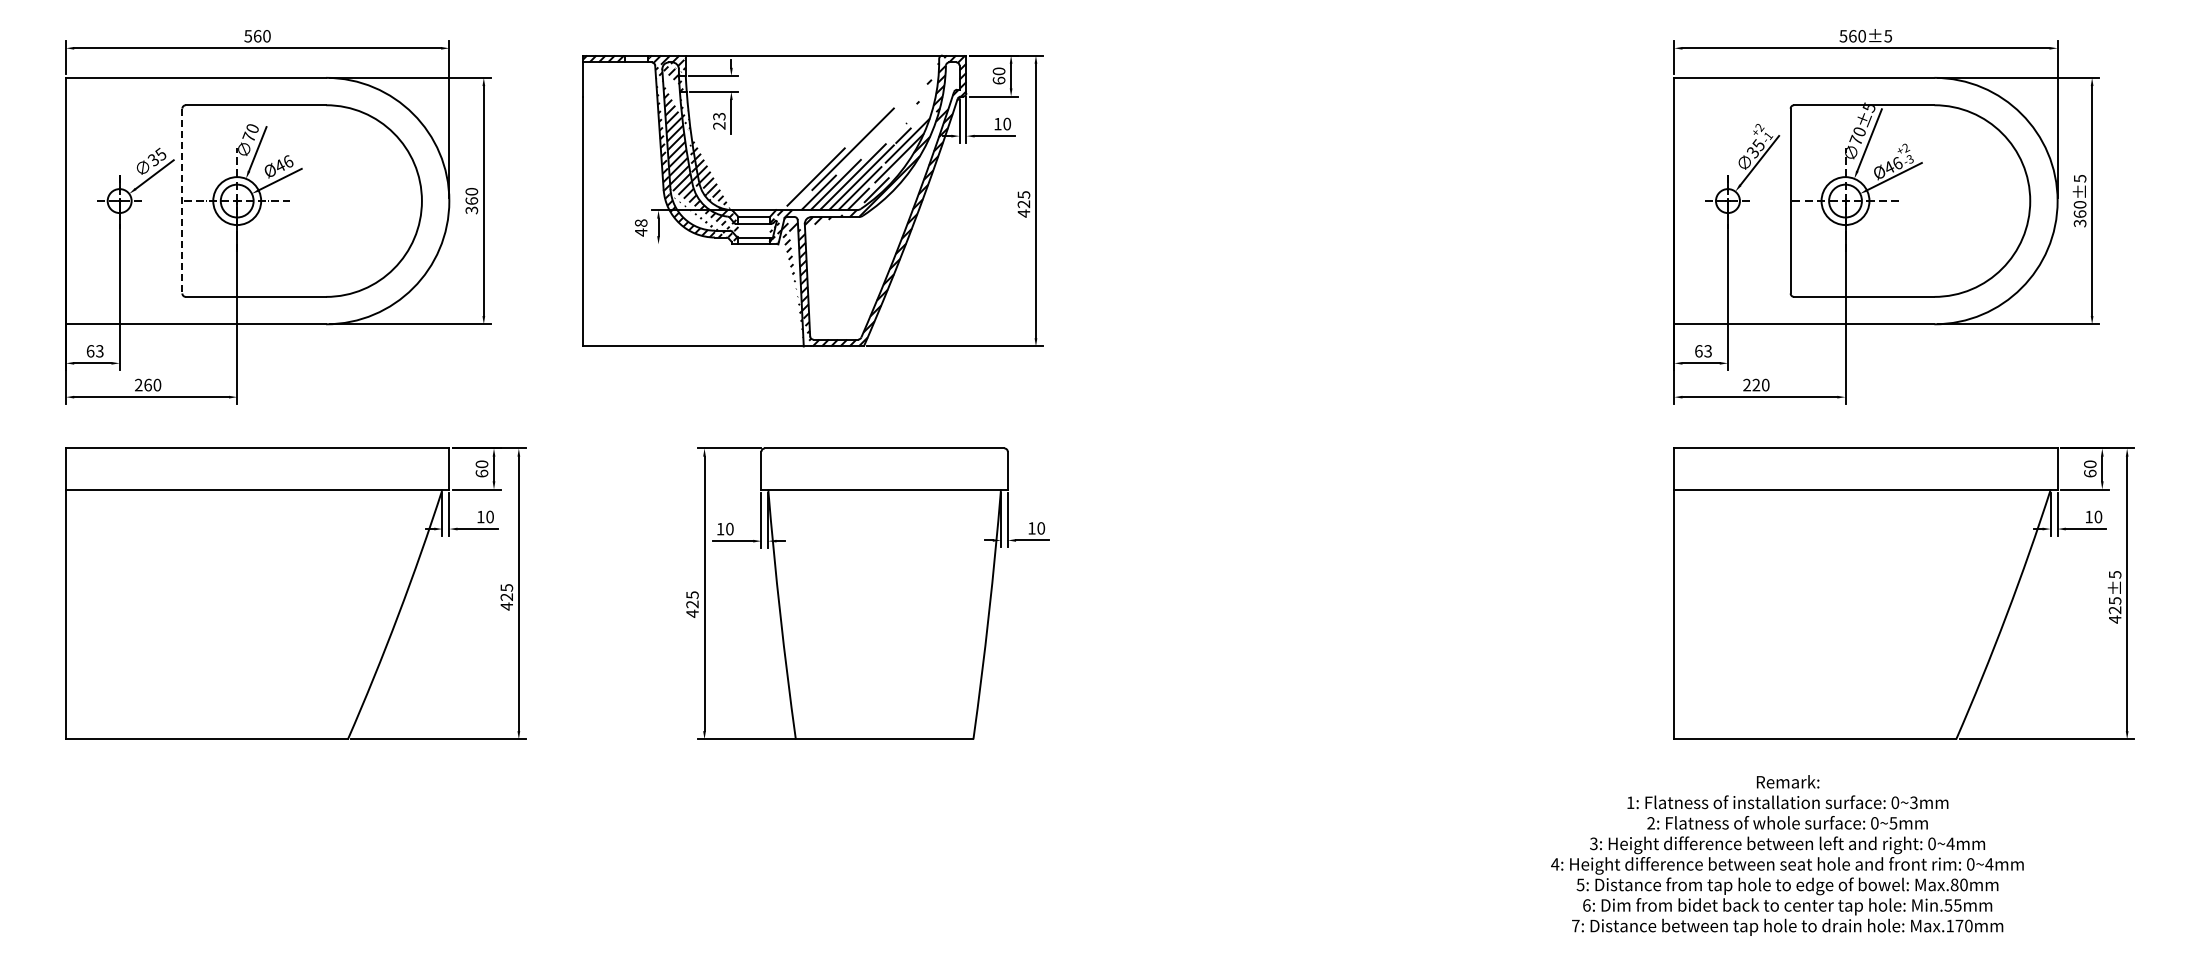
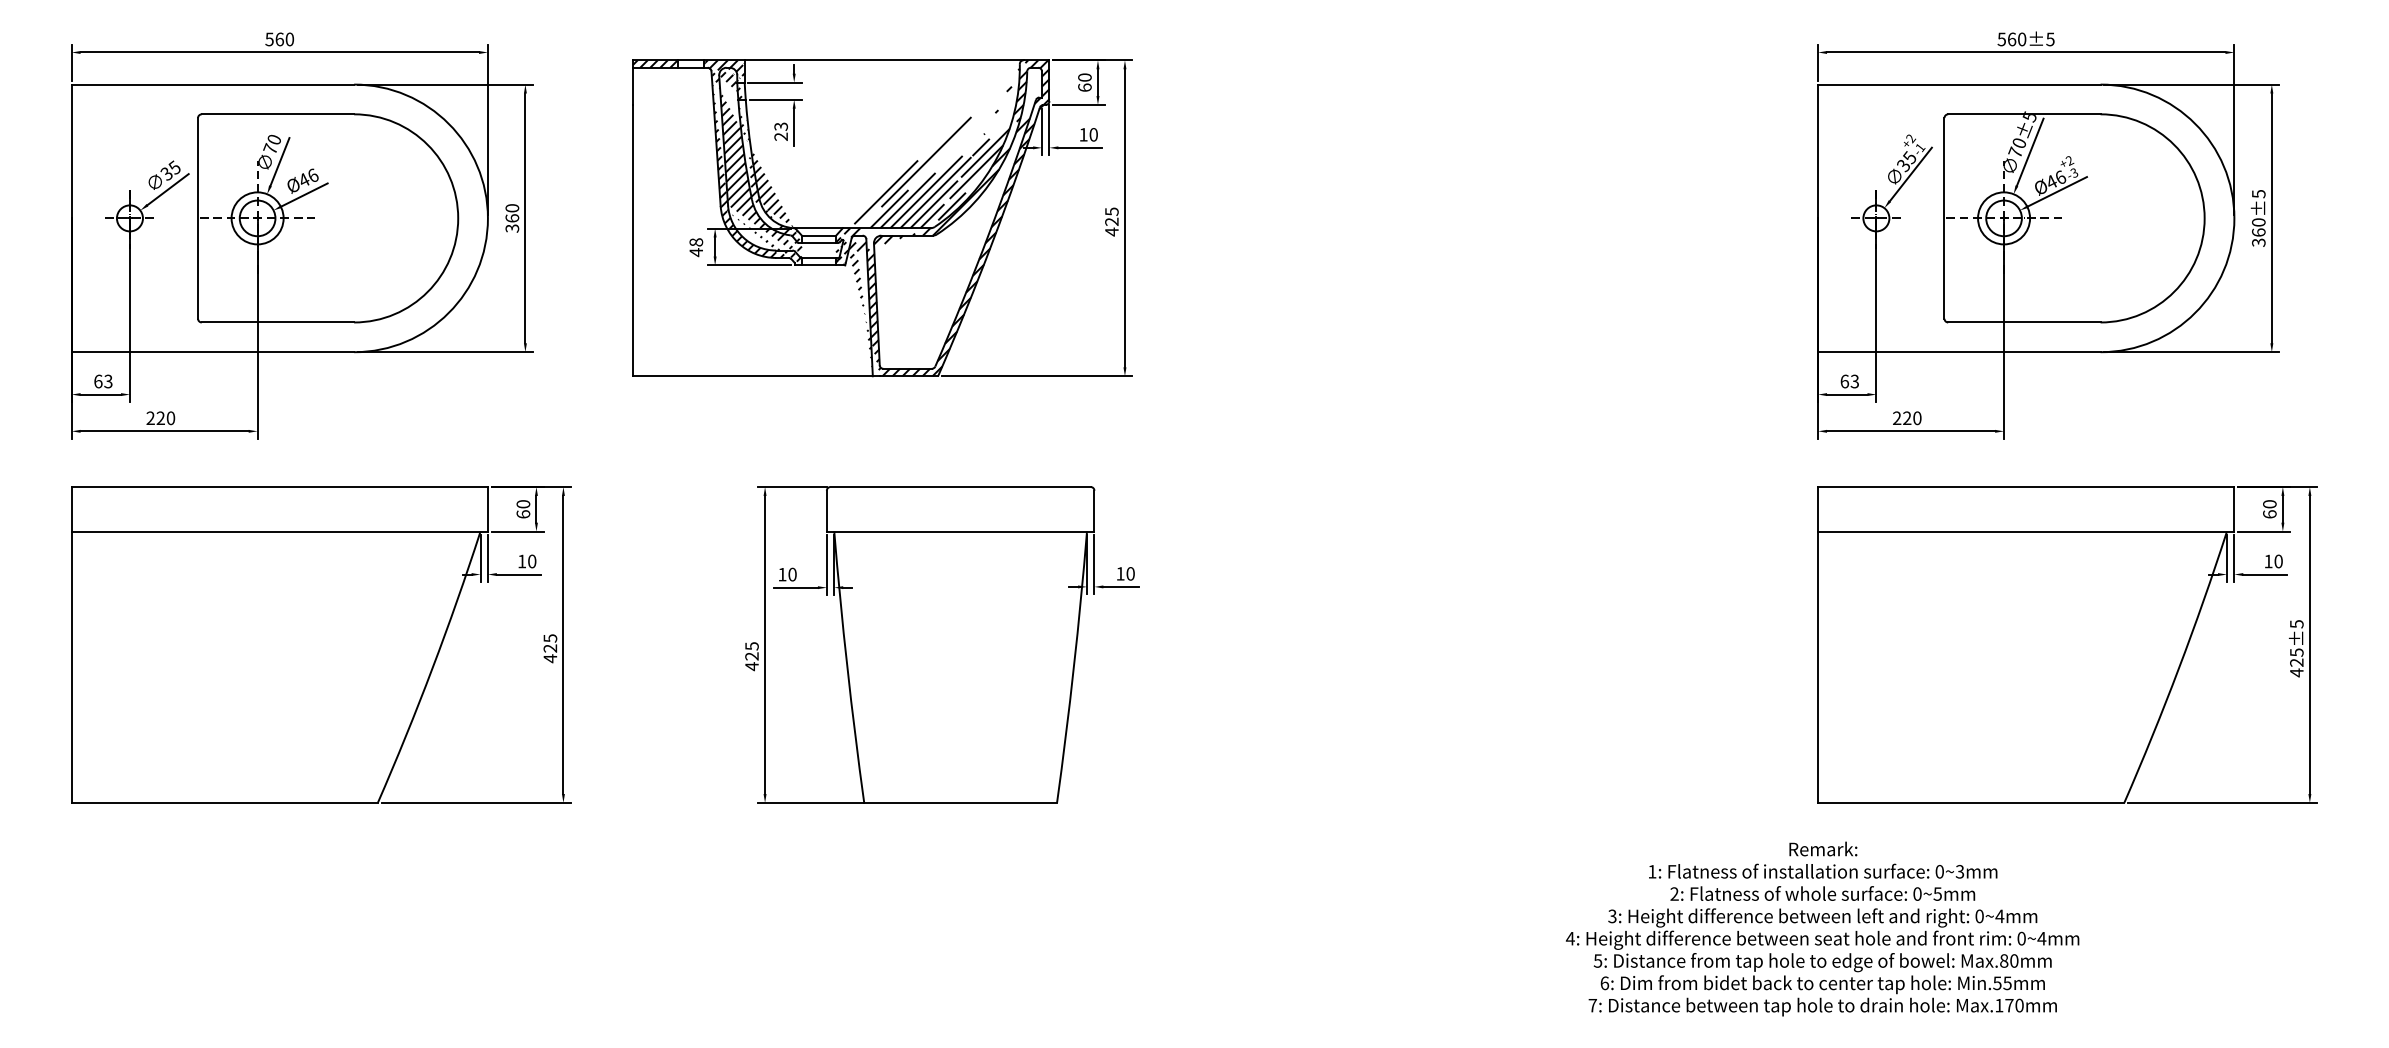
line: (182, 201) -> (198, 218), dashed -> solid
line: (689, 244) -> (748, 265), added
text: (147, 384) -> (160, 417), 260 -> 220
text: (1787, 855) -> (1822, 929), moved

